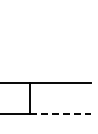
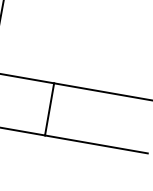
line: (60, 114) -> (95, 145), dashed -> solid

